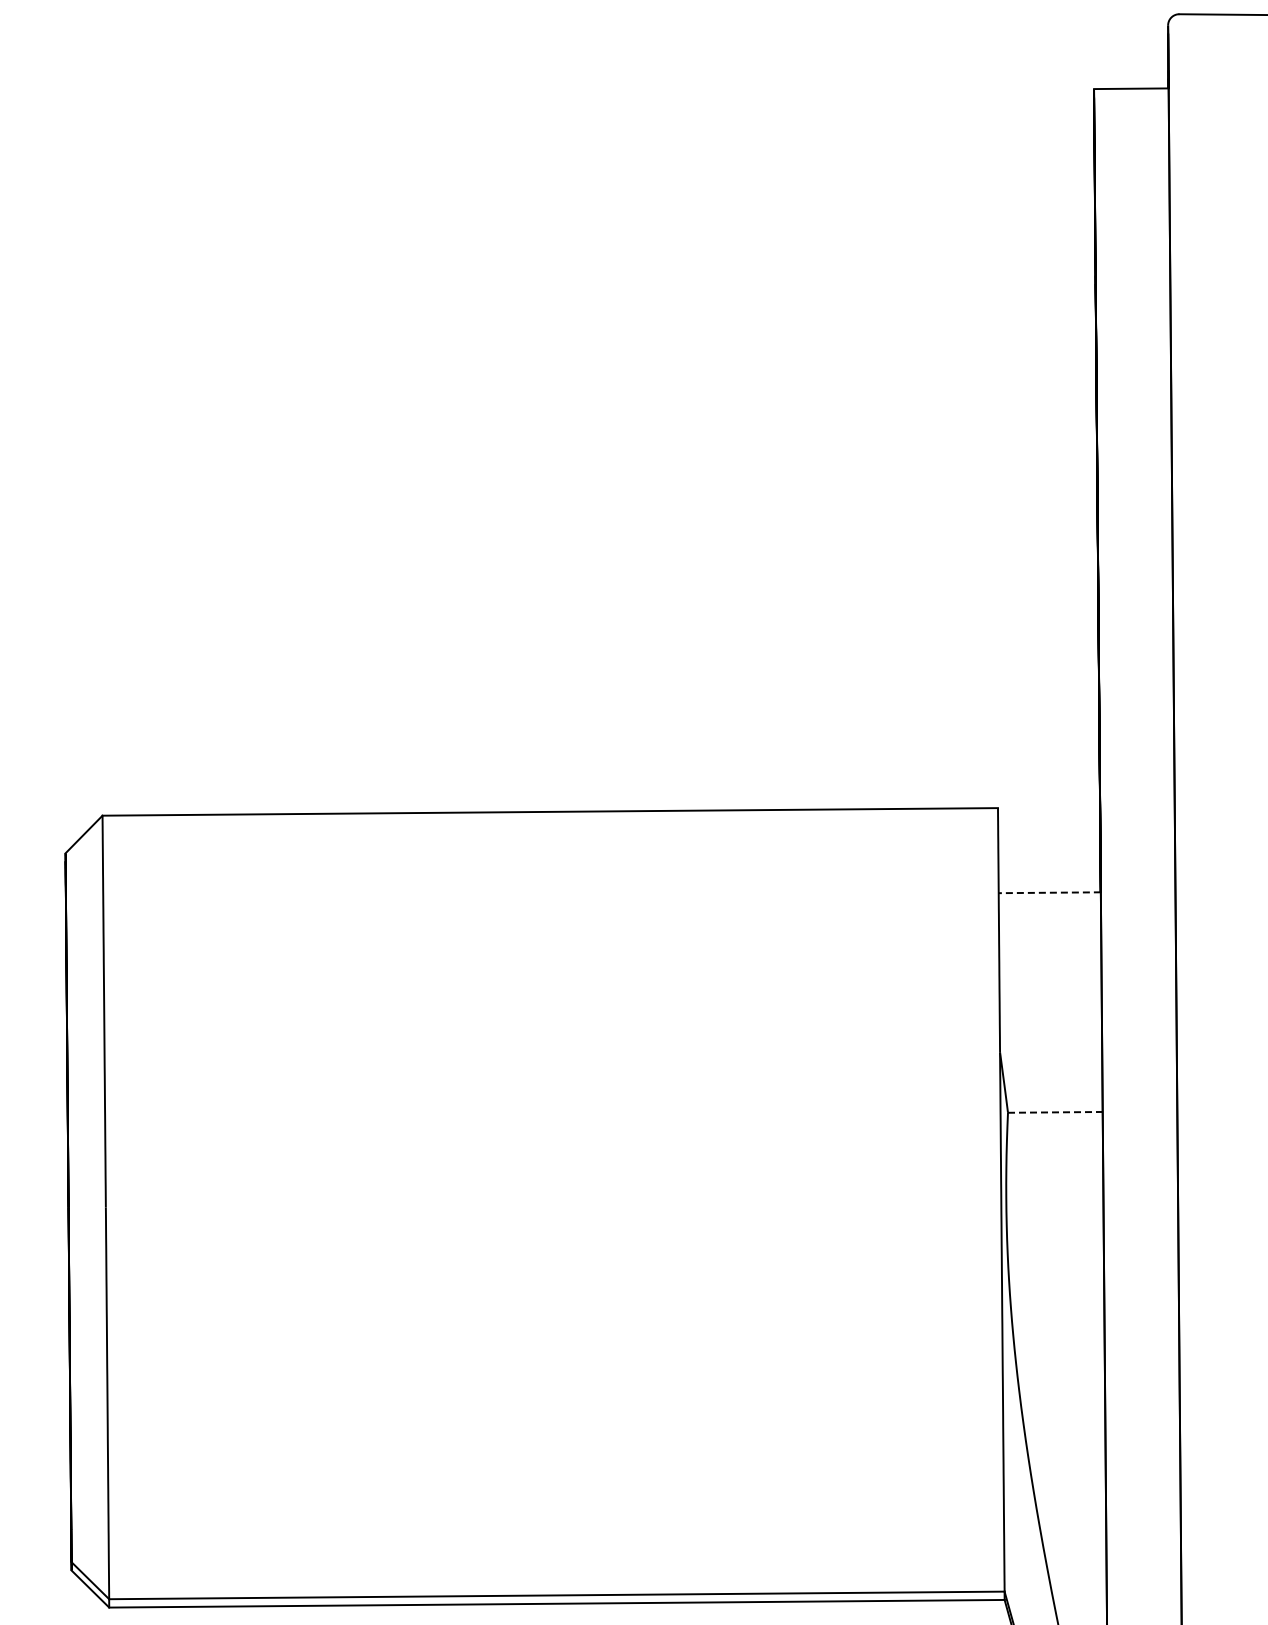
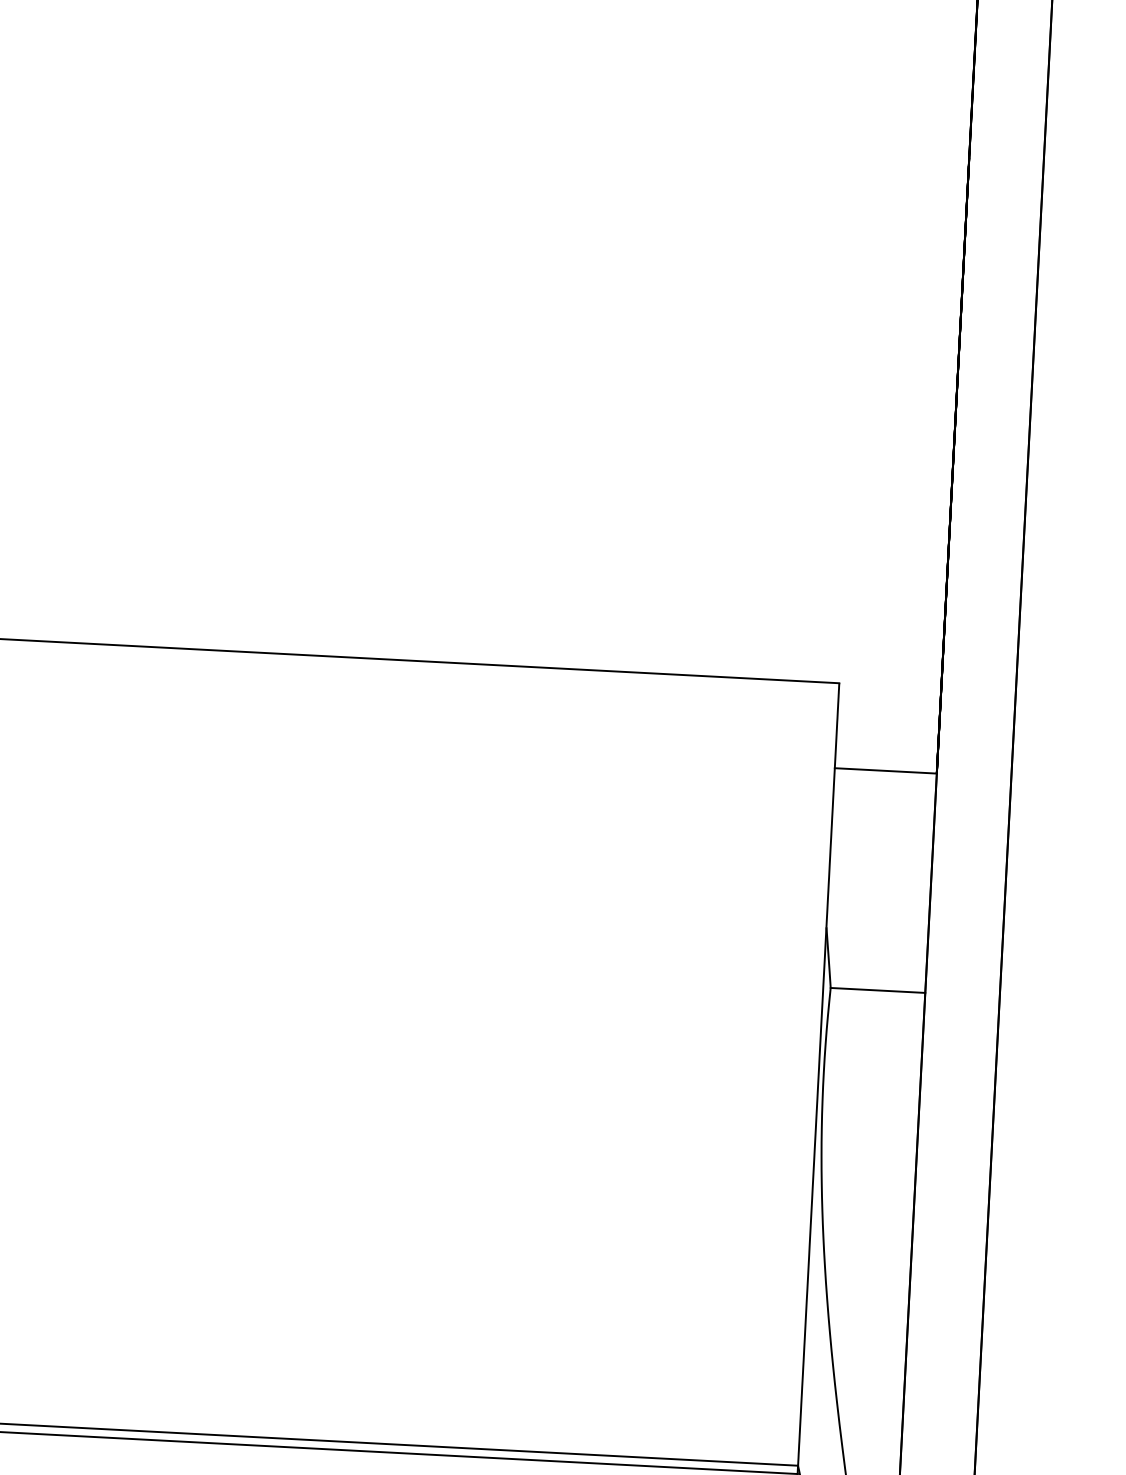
line: (1049, 892) -> (885, 770), dashed -> solid
line: (1055, 1112) -> (878, 990), dashed -> solid

